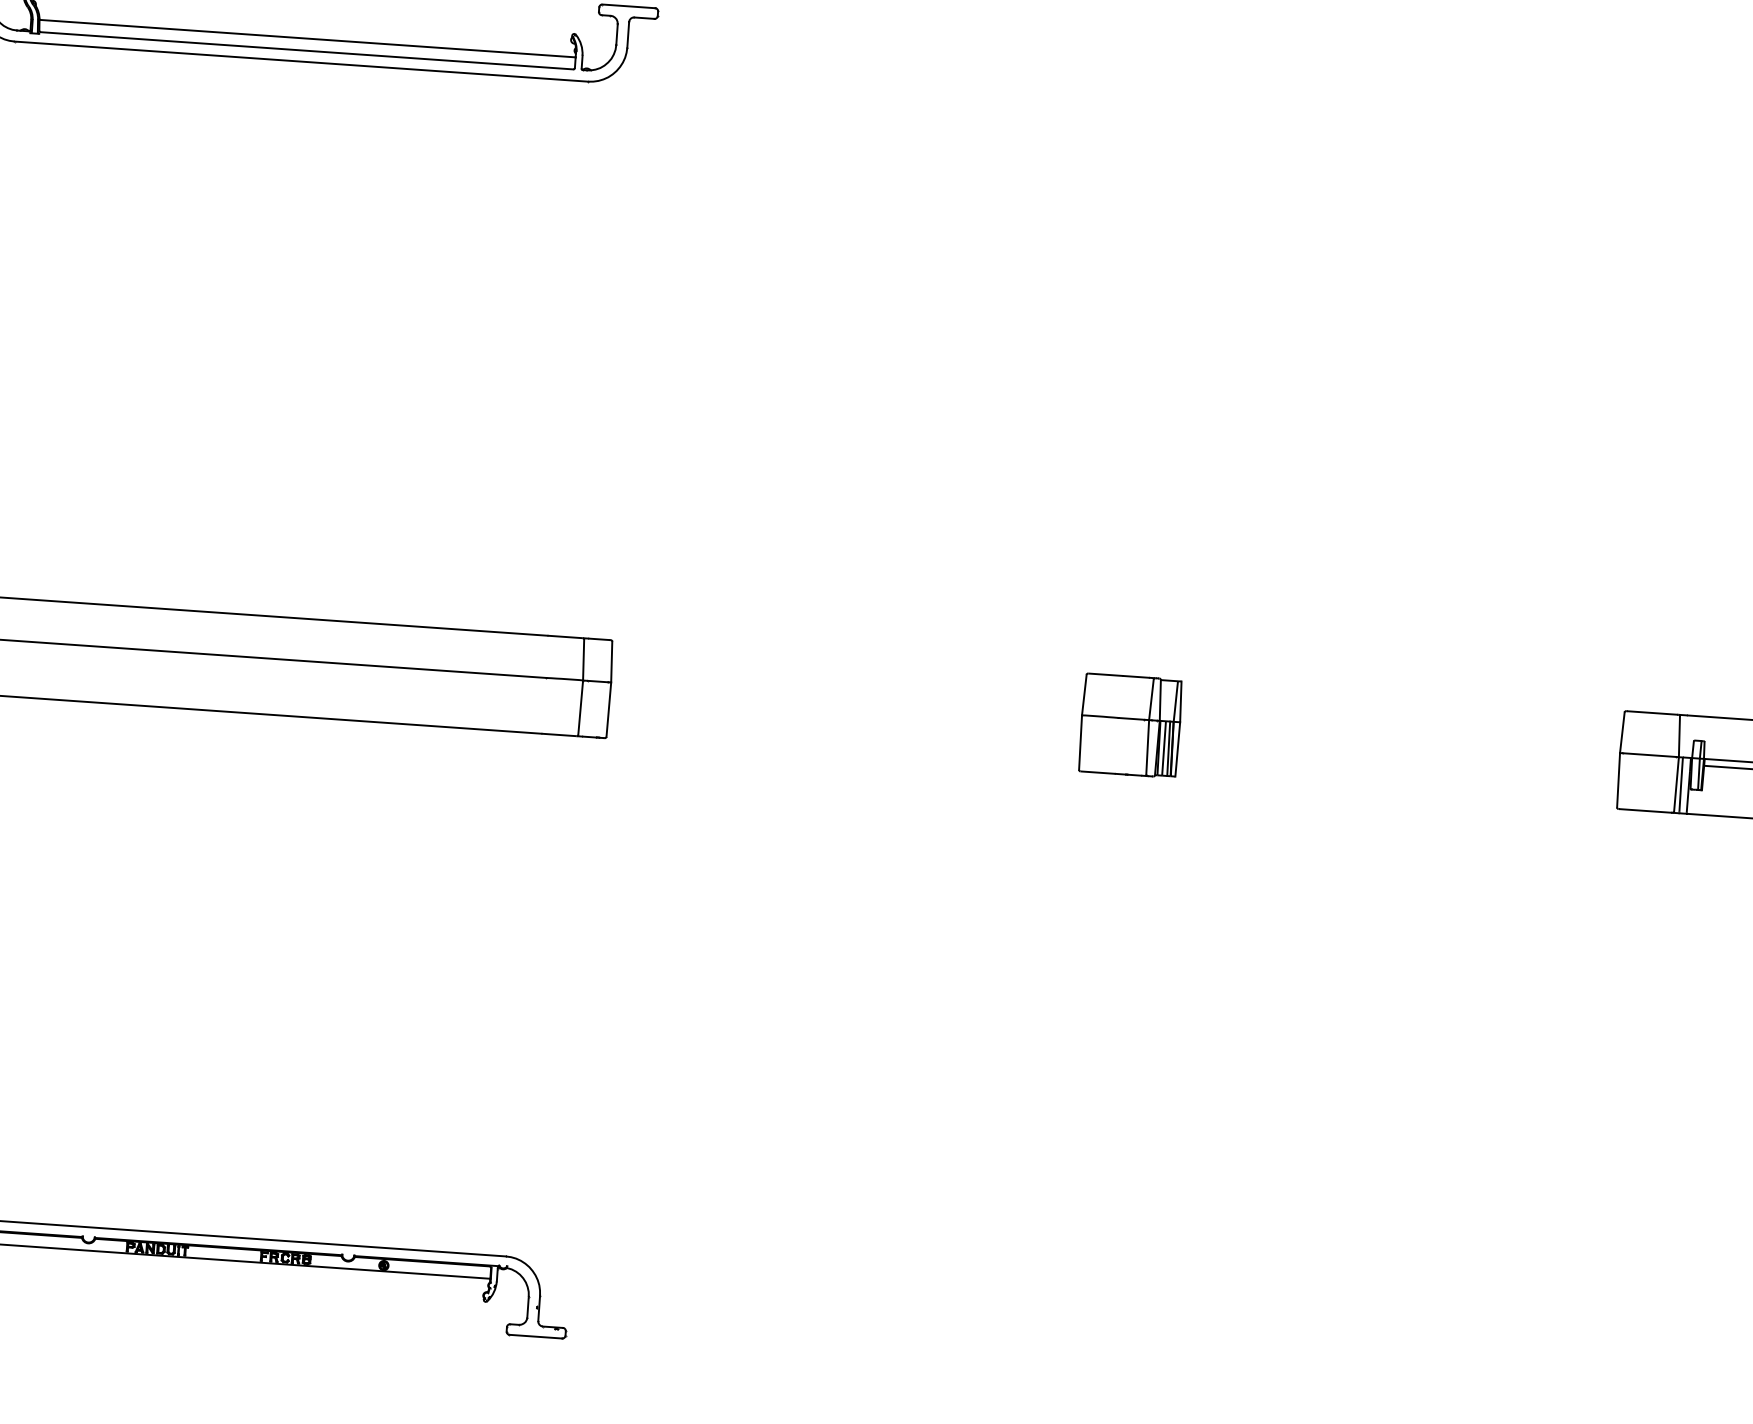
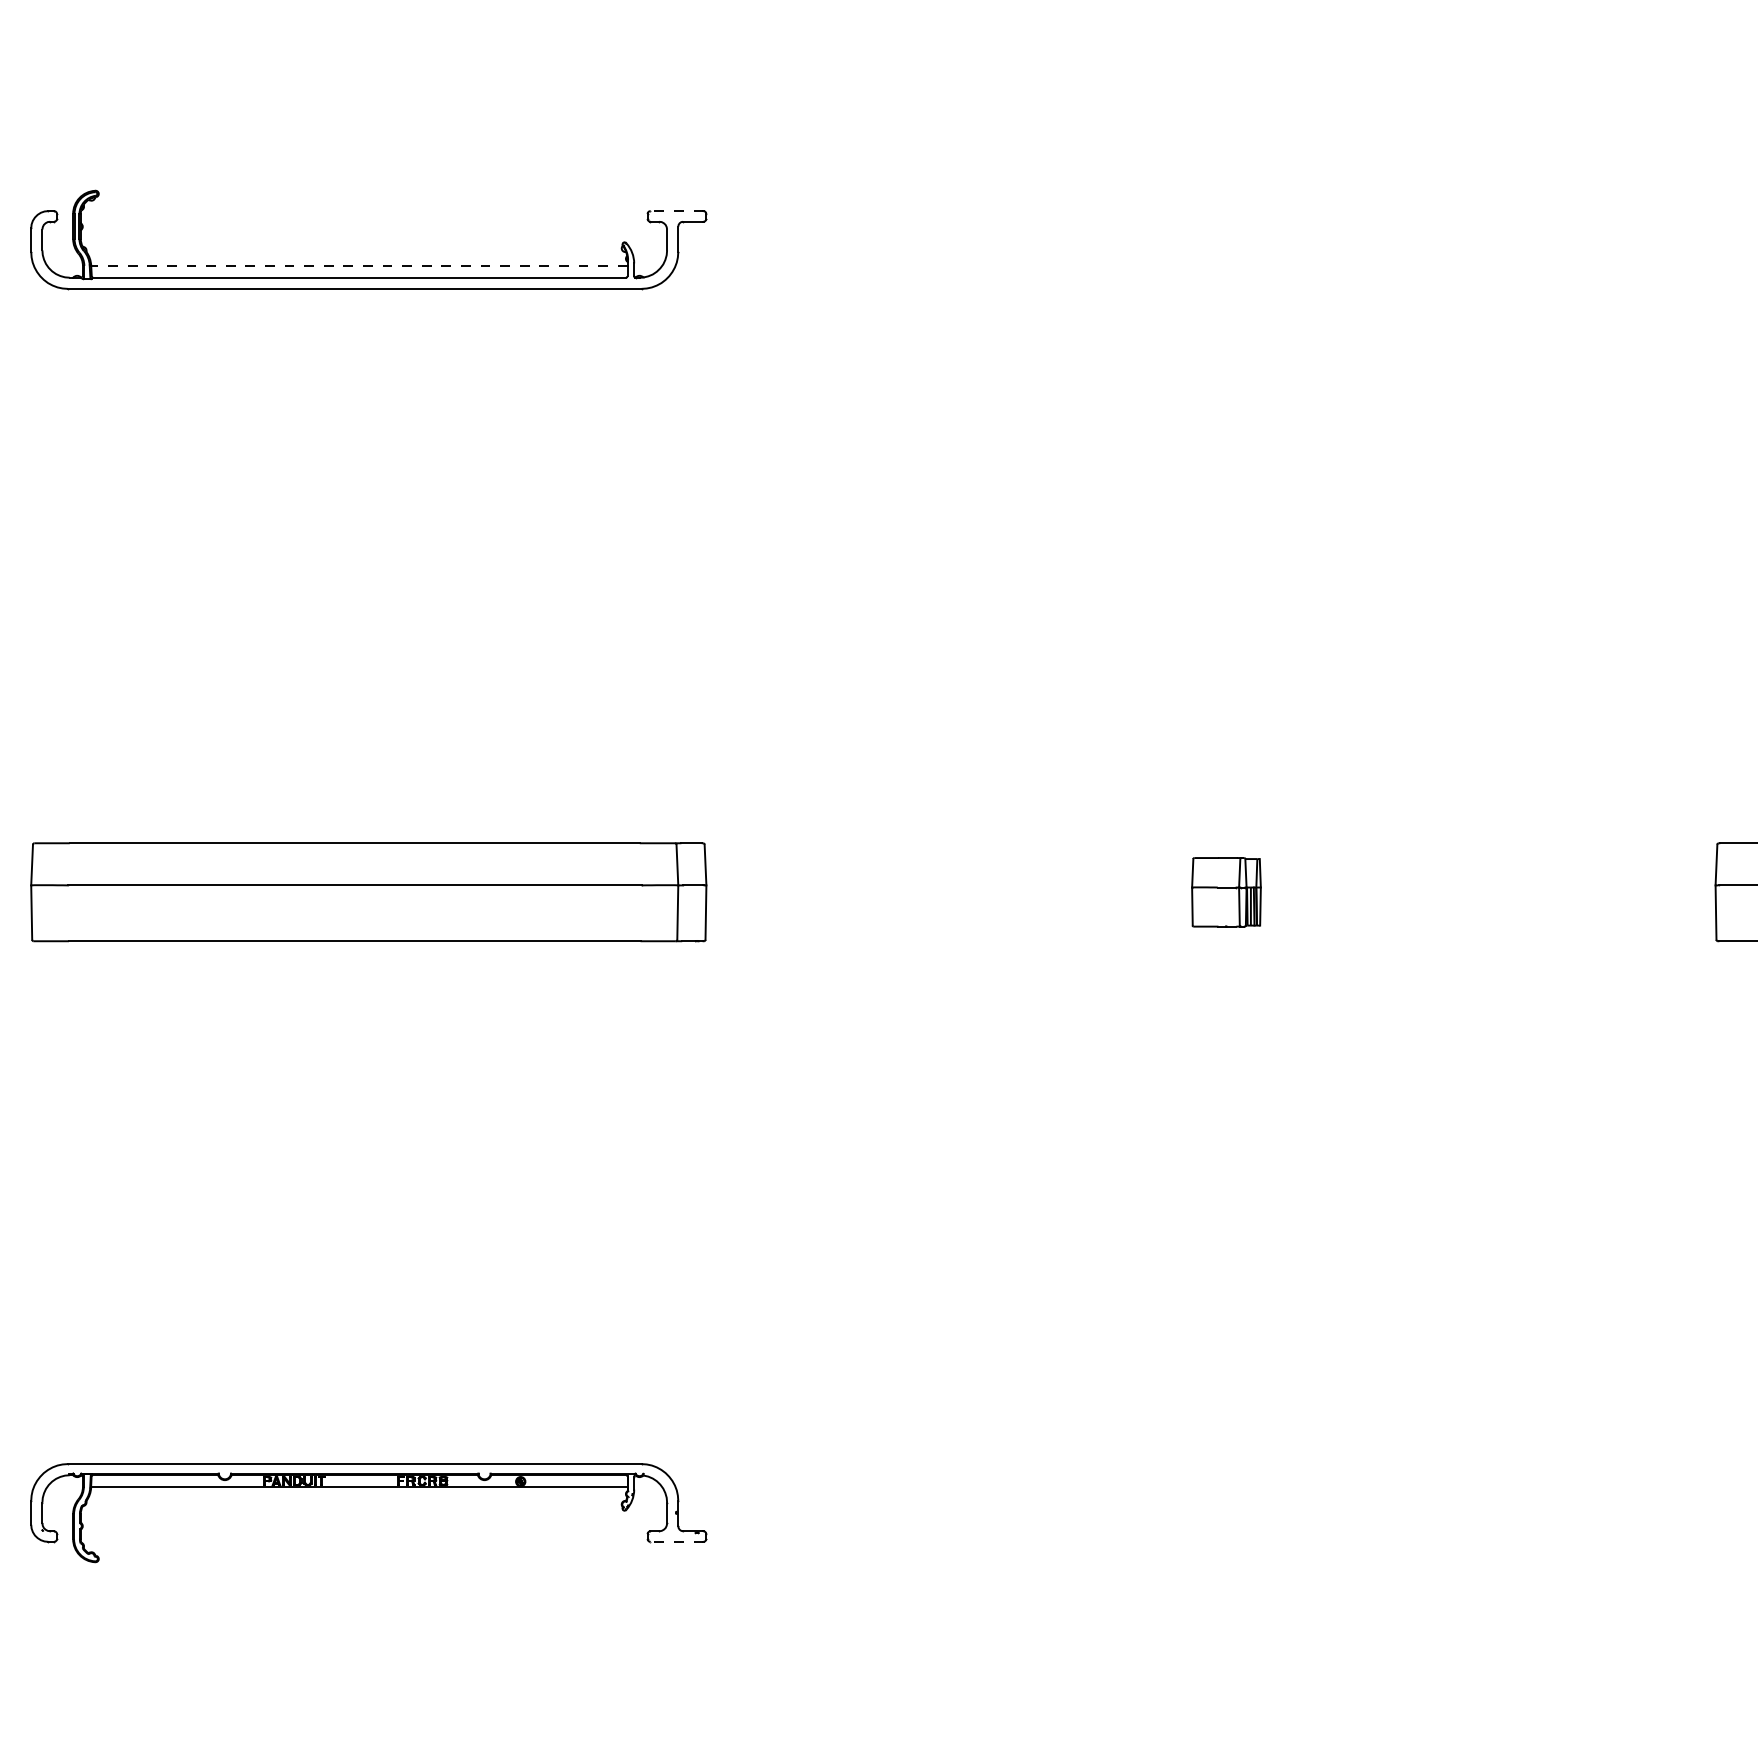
line: (628, 6) -> (676, 211), solid -> dashed
line: (306, 38) -> (358, 265), solid -> dashed
part: (1130, 725) -> (1226, 892), size x0.7
line: (535, 1336) -> (676, 1541), solid -> dashed

